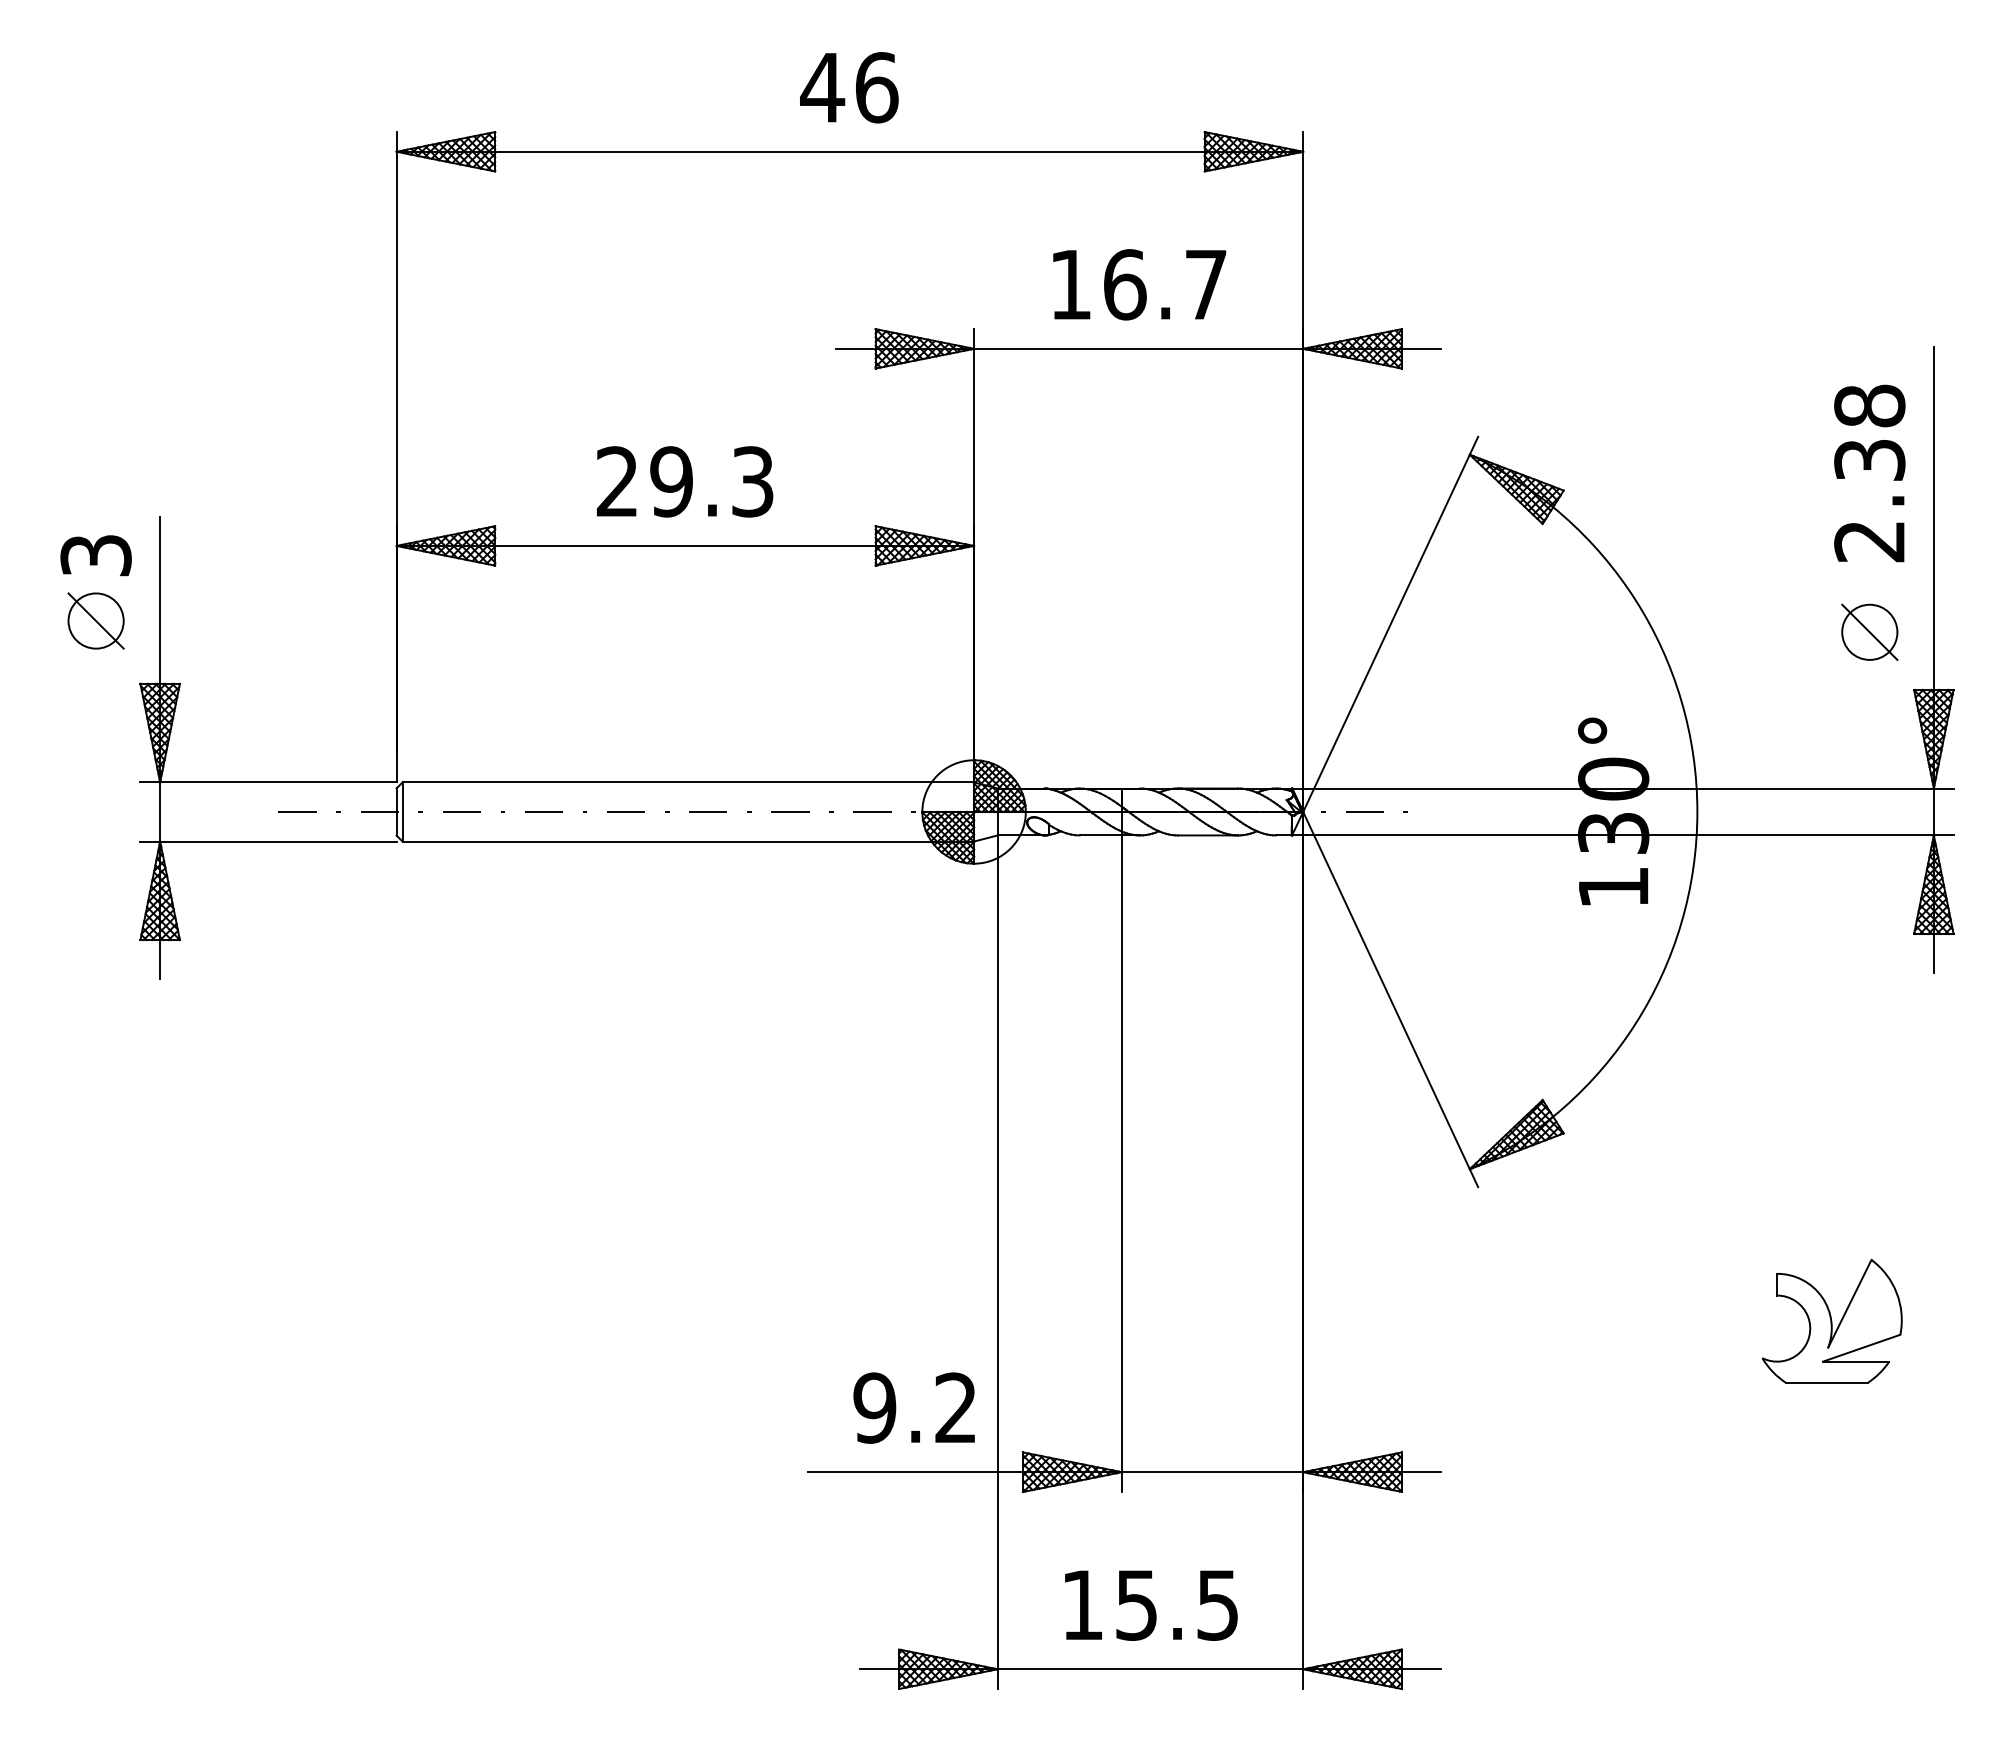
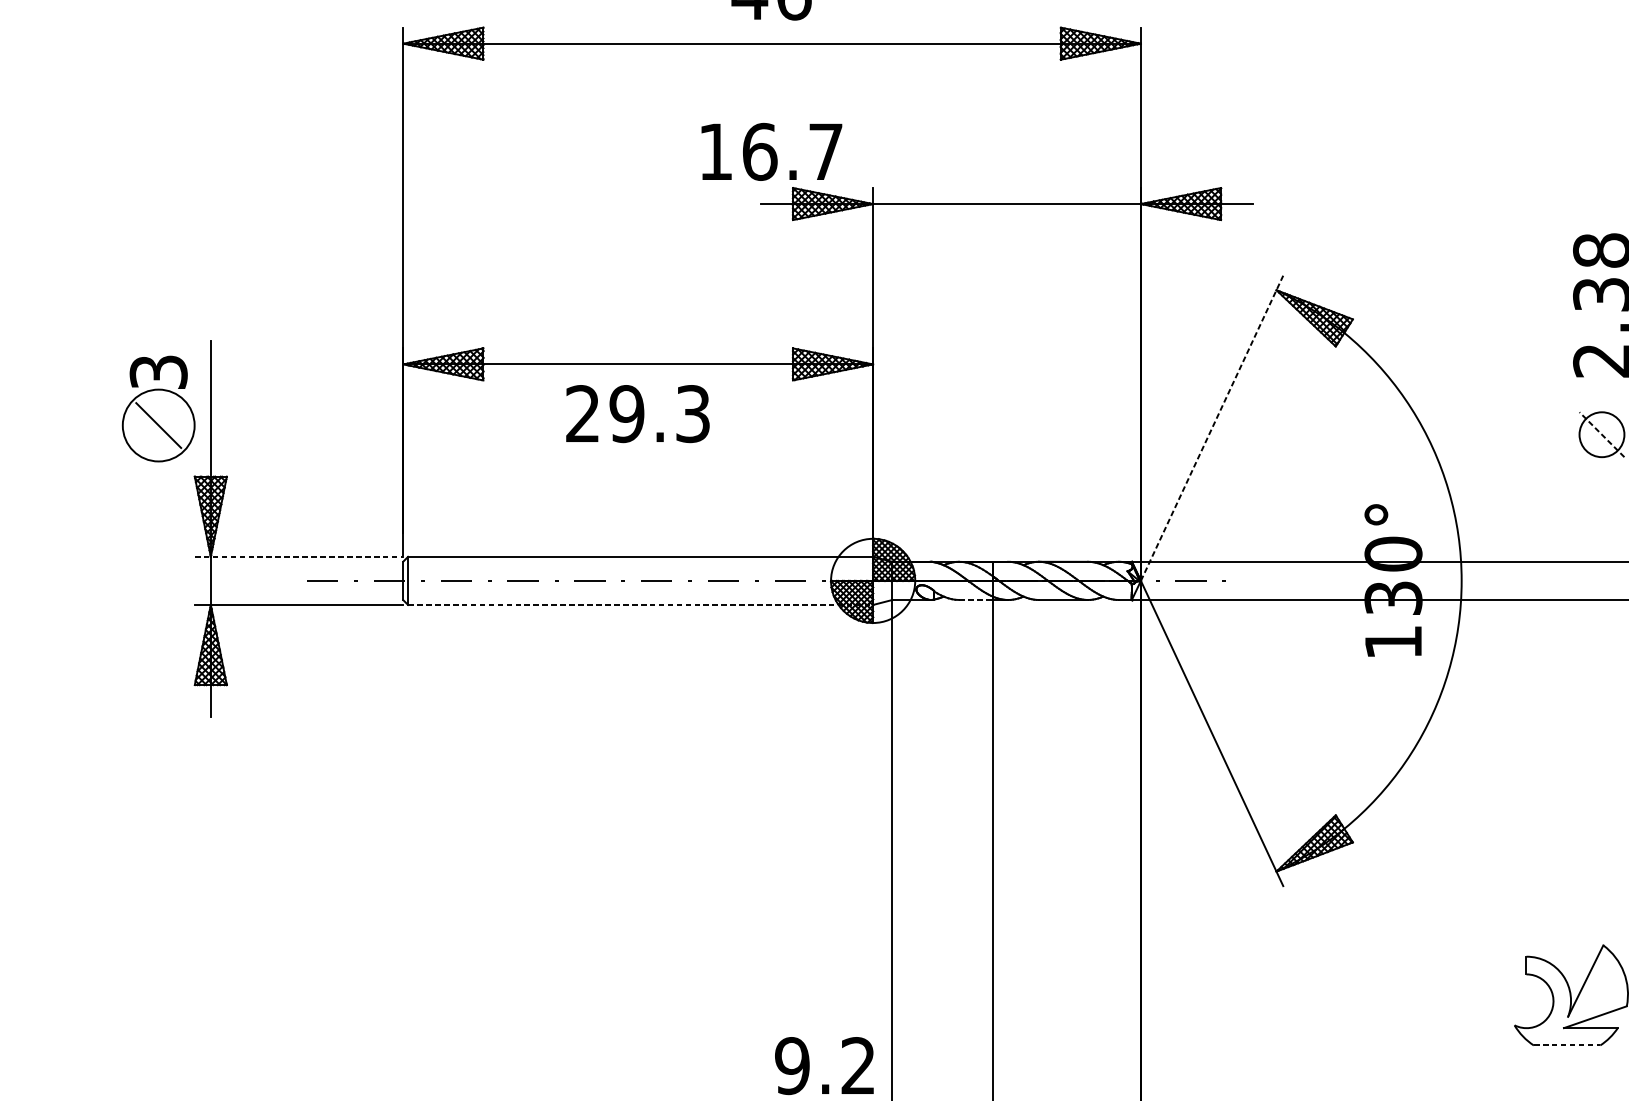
text: (1139, 284) -> (771, 151), moved
text: (685, 481) -> (638, 413), moved
circle: (95, 620) -> (158, 425), size x1.6
line: (1390, 624) -> (1211, 428), solid -> dashed
line: (1869, 632) -> (1601, 434), solid -> dashed
line: (269, 782) -> (299, 556), solid -> dashed
line: (1101, 835) -> (976, 600), solid -> dashed
line: (688, 841) -> (640, 604), solid -> dashed
line: (1826, 1382) -> (1566, 1045), solid -> dashed

